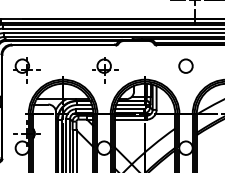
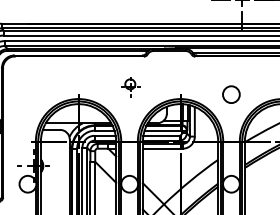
circle: (185, 65) -> (230, 93), moved
part: (26, 70) -> (33, 87), removed
part: (105, 70) -> (131, 87), size x0.6

